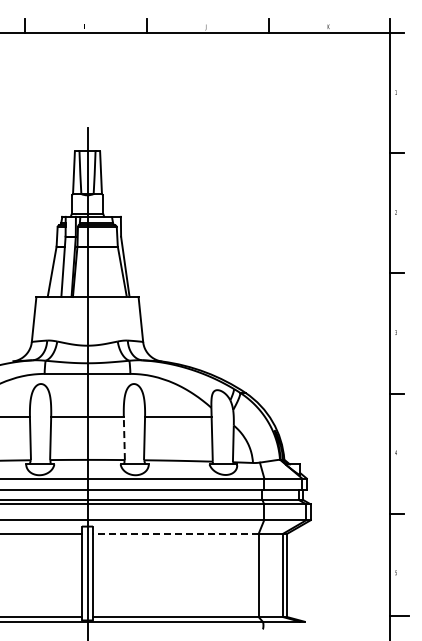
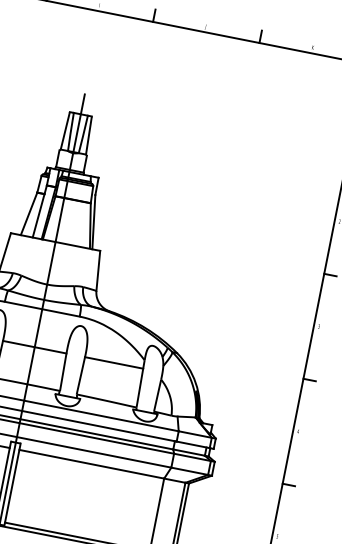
line: (124, 438) -> (63, 372), dashed -> solid
line: (175, 533) -> (91, 463), dashed -> solid

